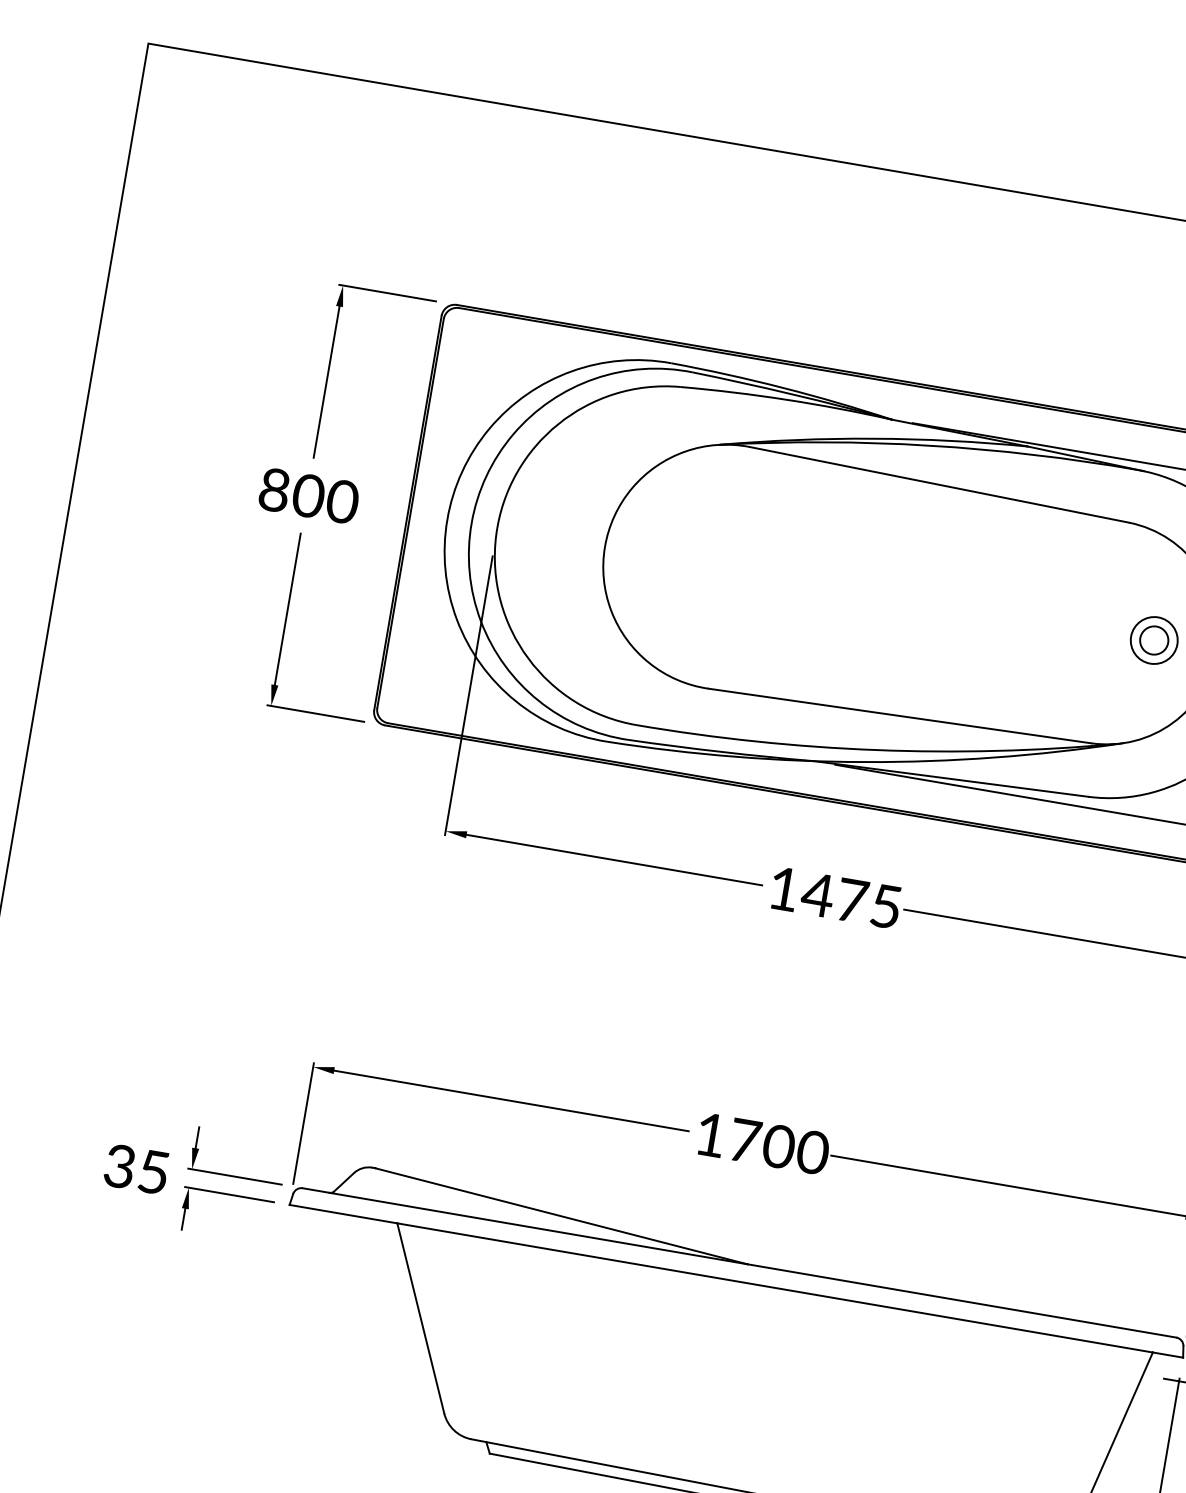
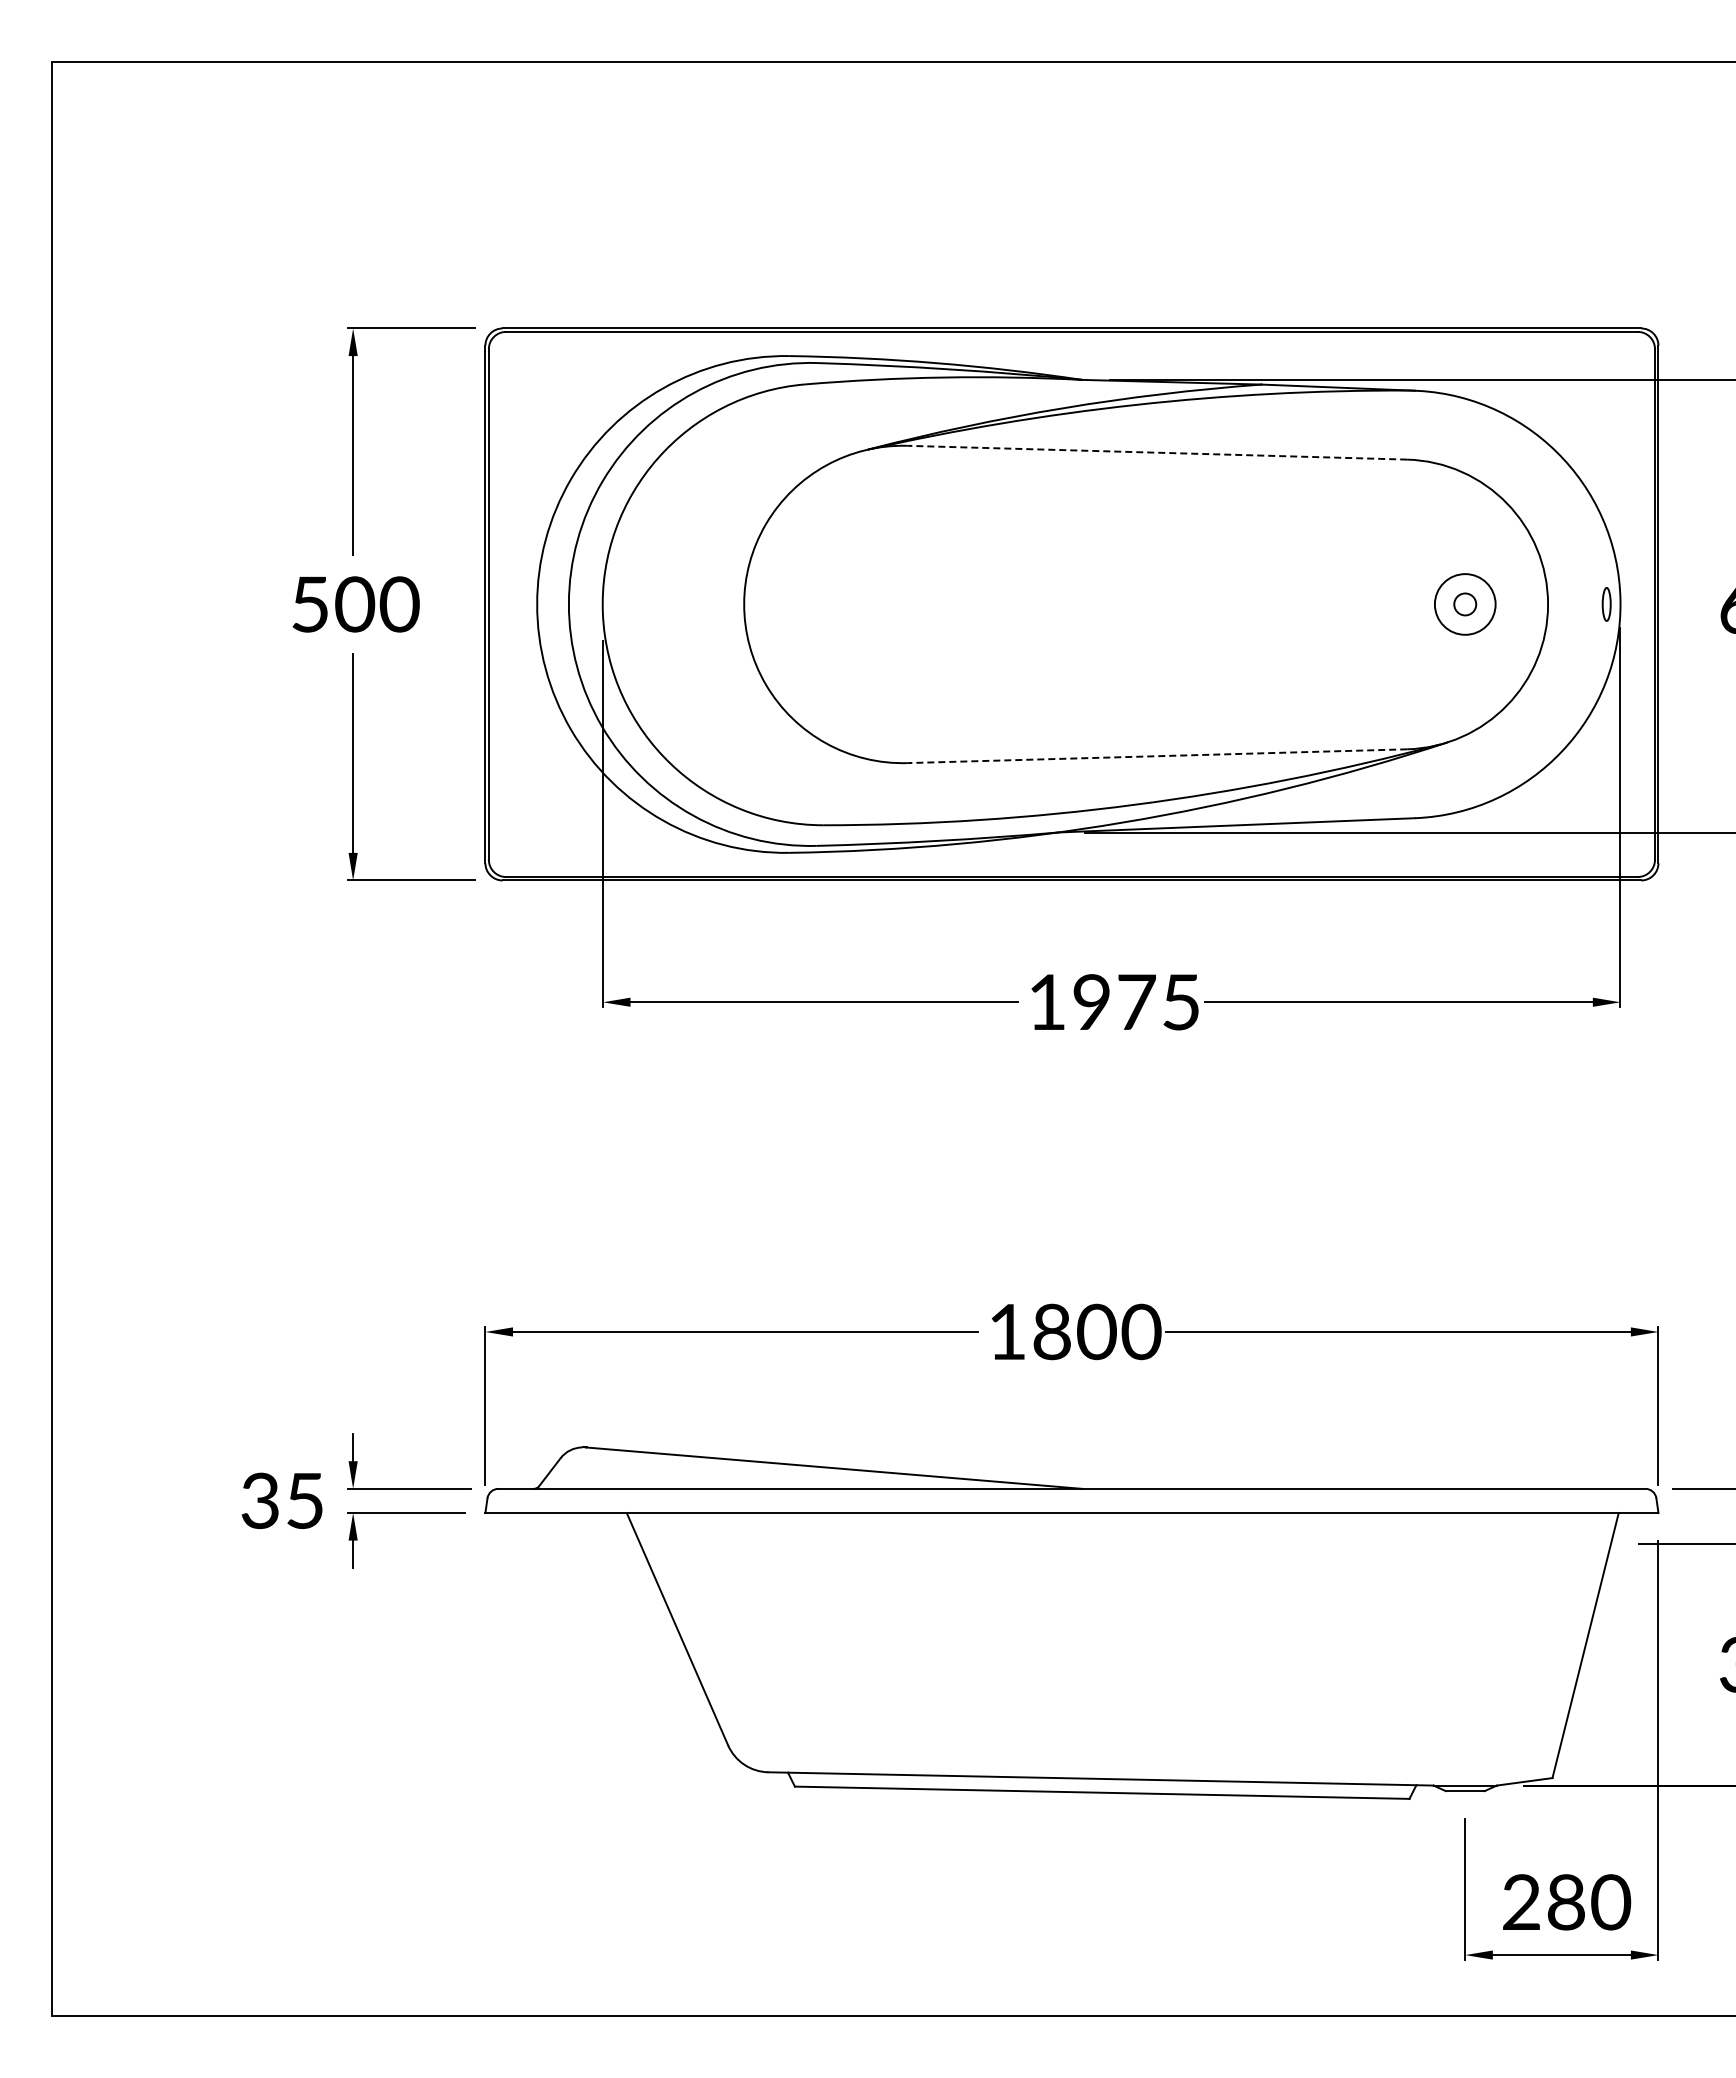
line: (938, 484) -> (1156, 452), solid -> dashed
text: (274, 490) -> (310, 604), 800 -> 500
circle: (1153, 640) -> (1464, 604), size x0.6
line: (899, 716) -> (1156, 756), solid -> dashed
text: (817, 894) -> (1091, 1001), 1475 -> 1975
text: (745, 1140) -> (1052, 1331), 1700 -> 1800

